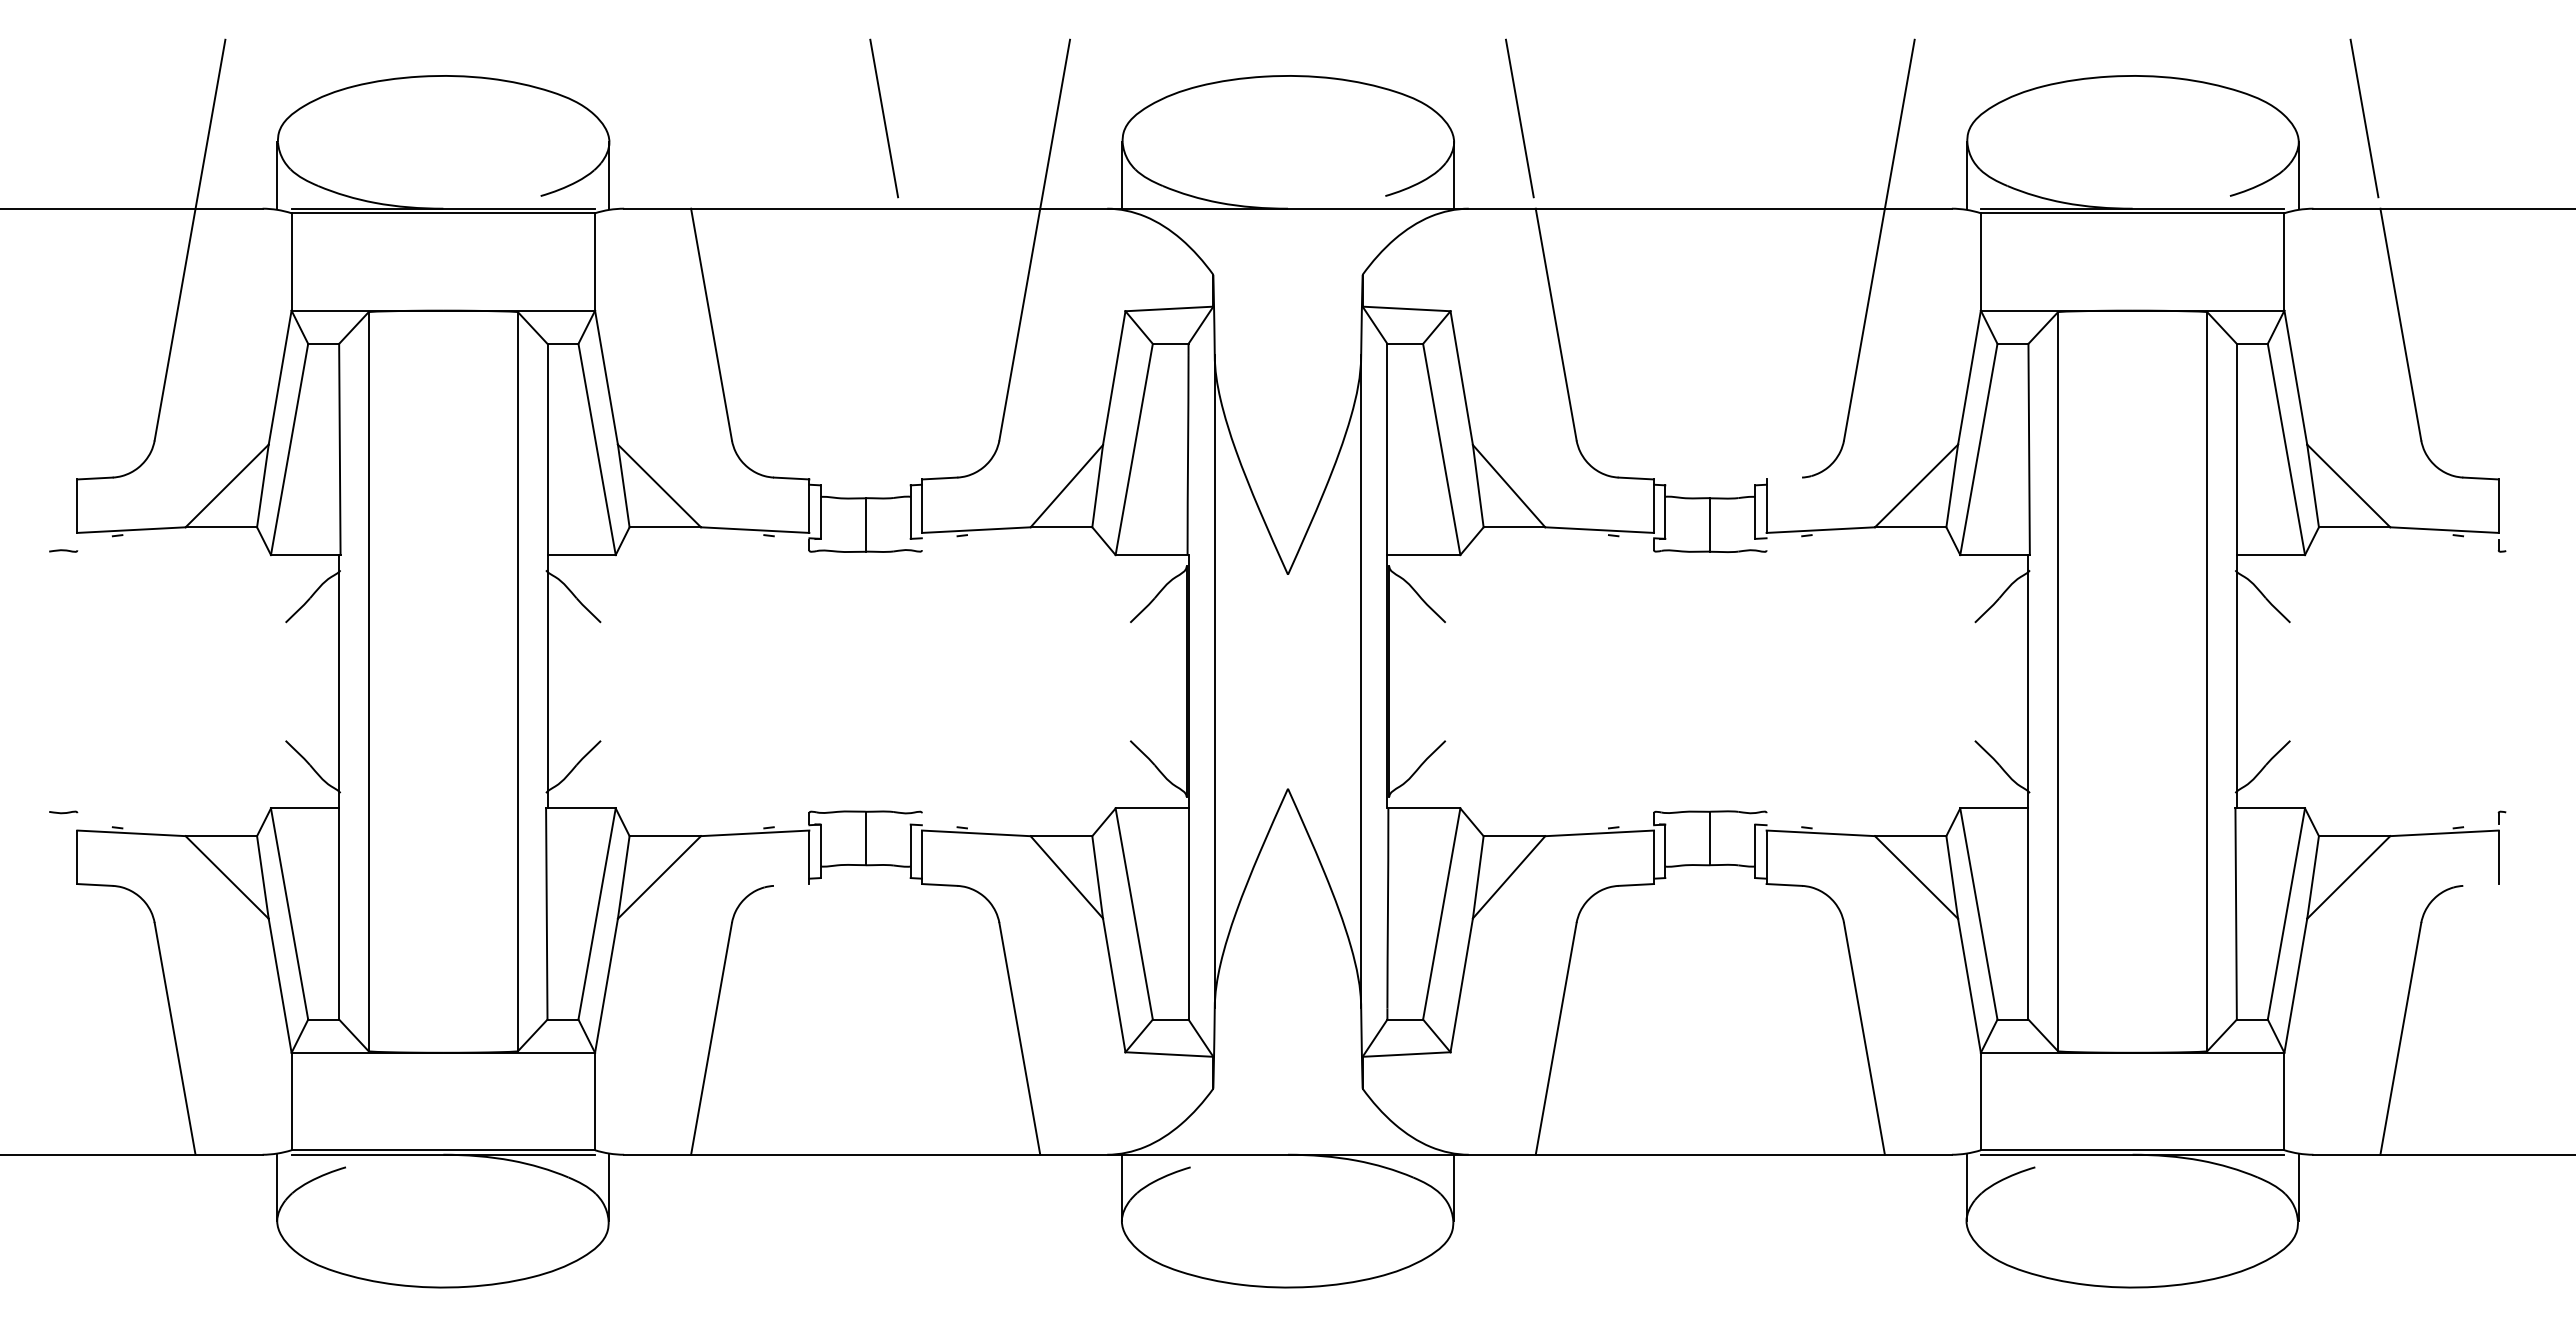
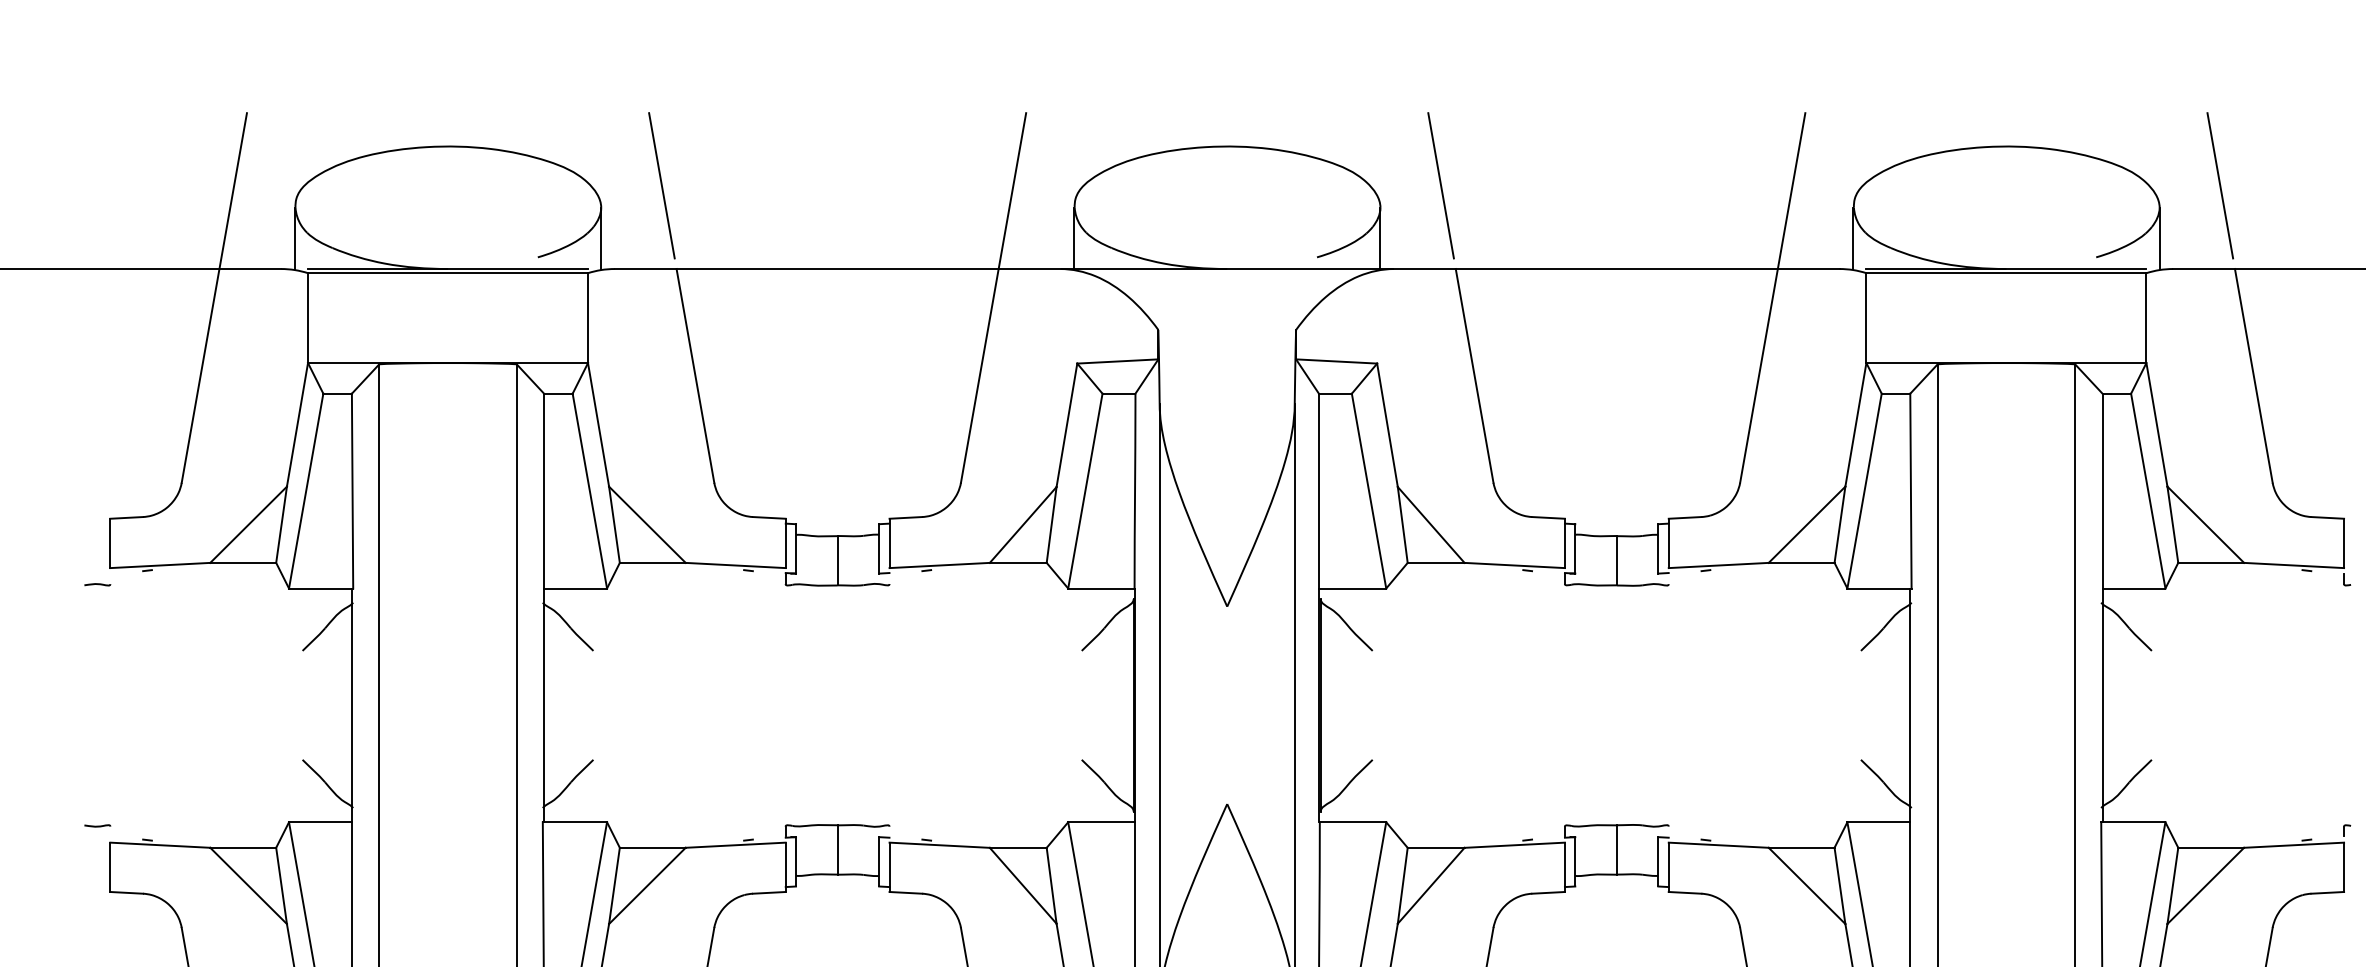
line: (883, 118) -> (661, 185), moved
line: (1784, 478) -> (1685, 517), added
line: (791, 884) -> (769, 892), added
line: (2480, 884) -> (2327, 892), added

